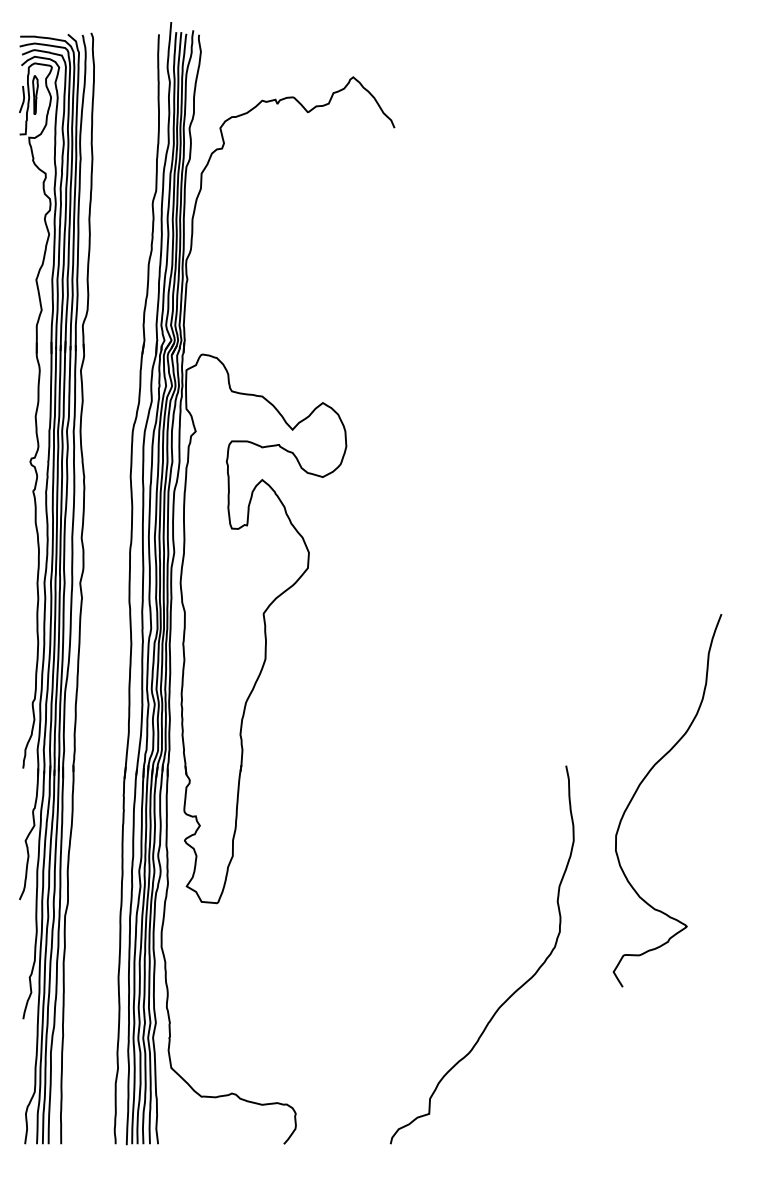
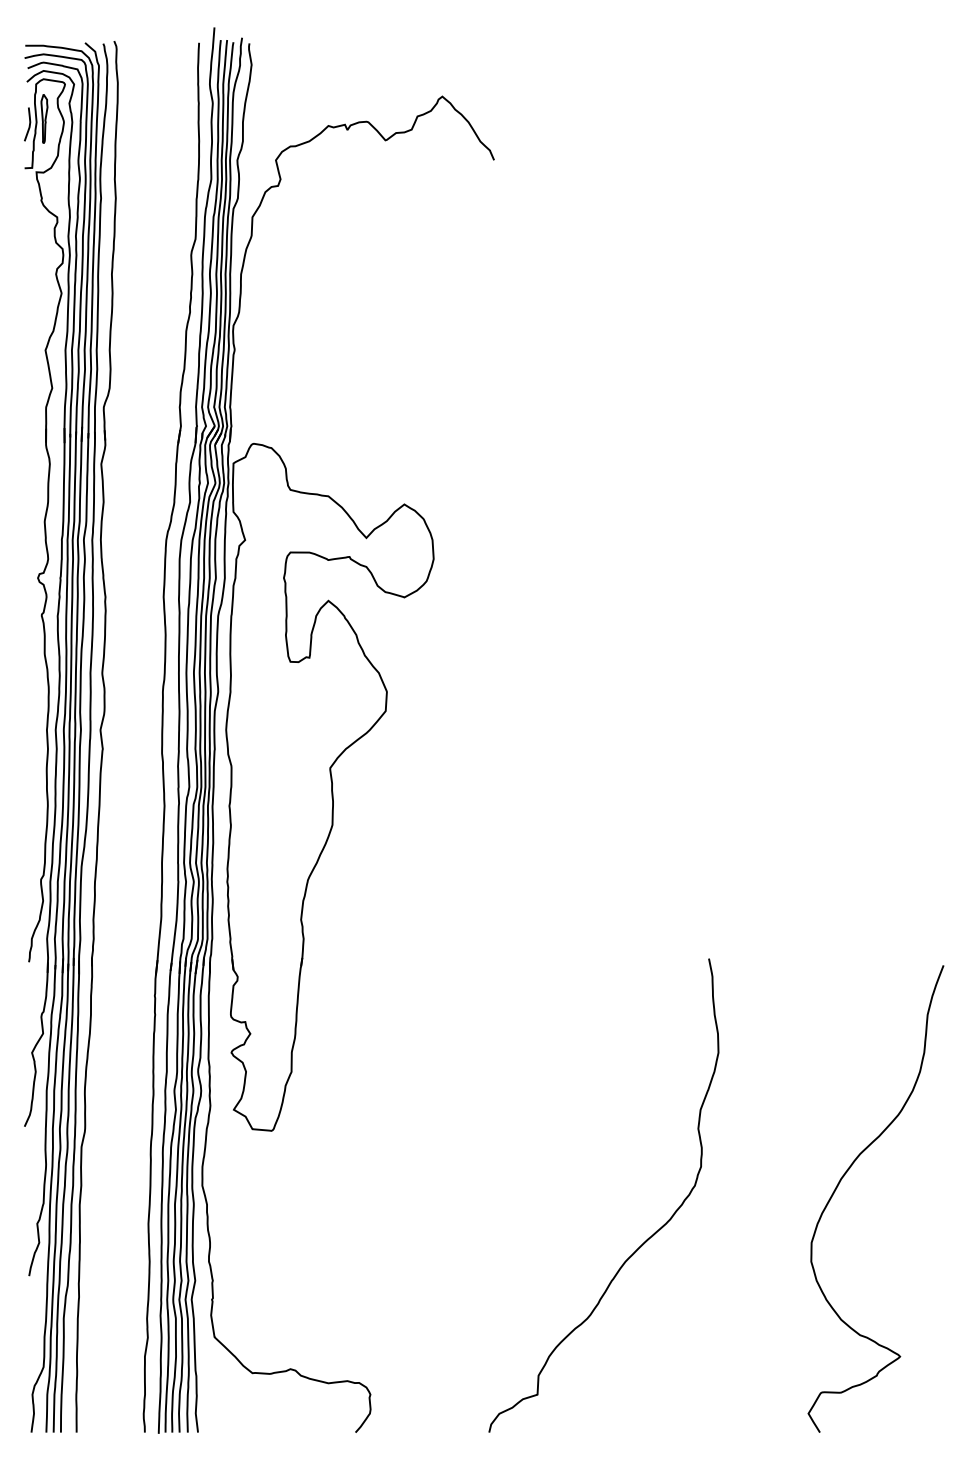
curve: (641, 784) -> (843, 1178), moved

